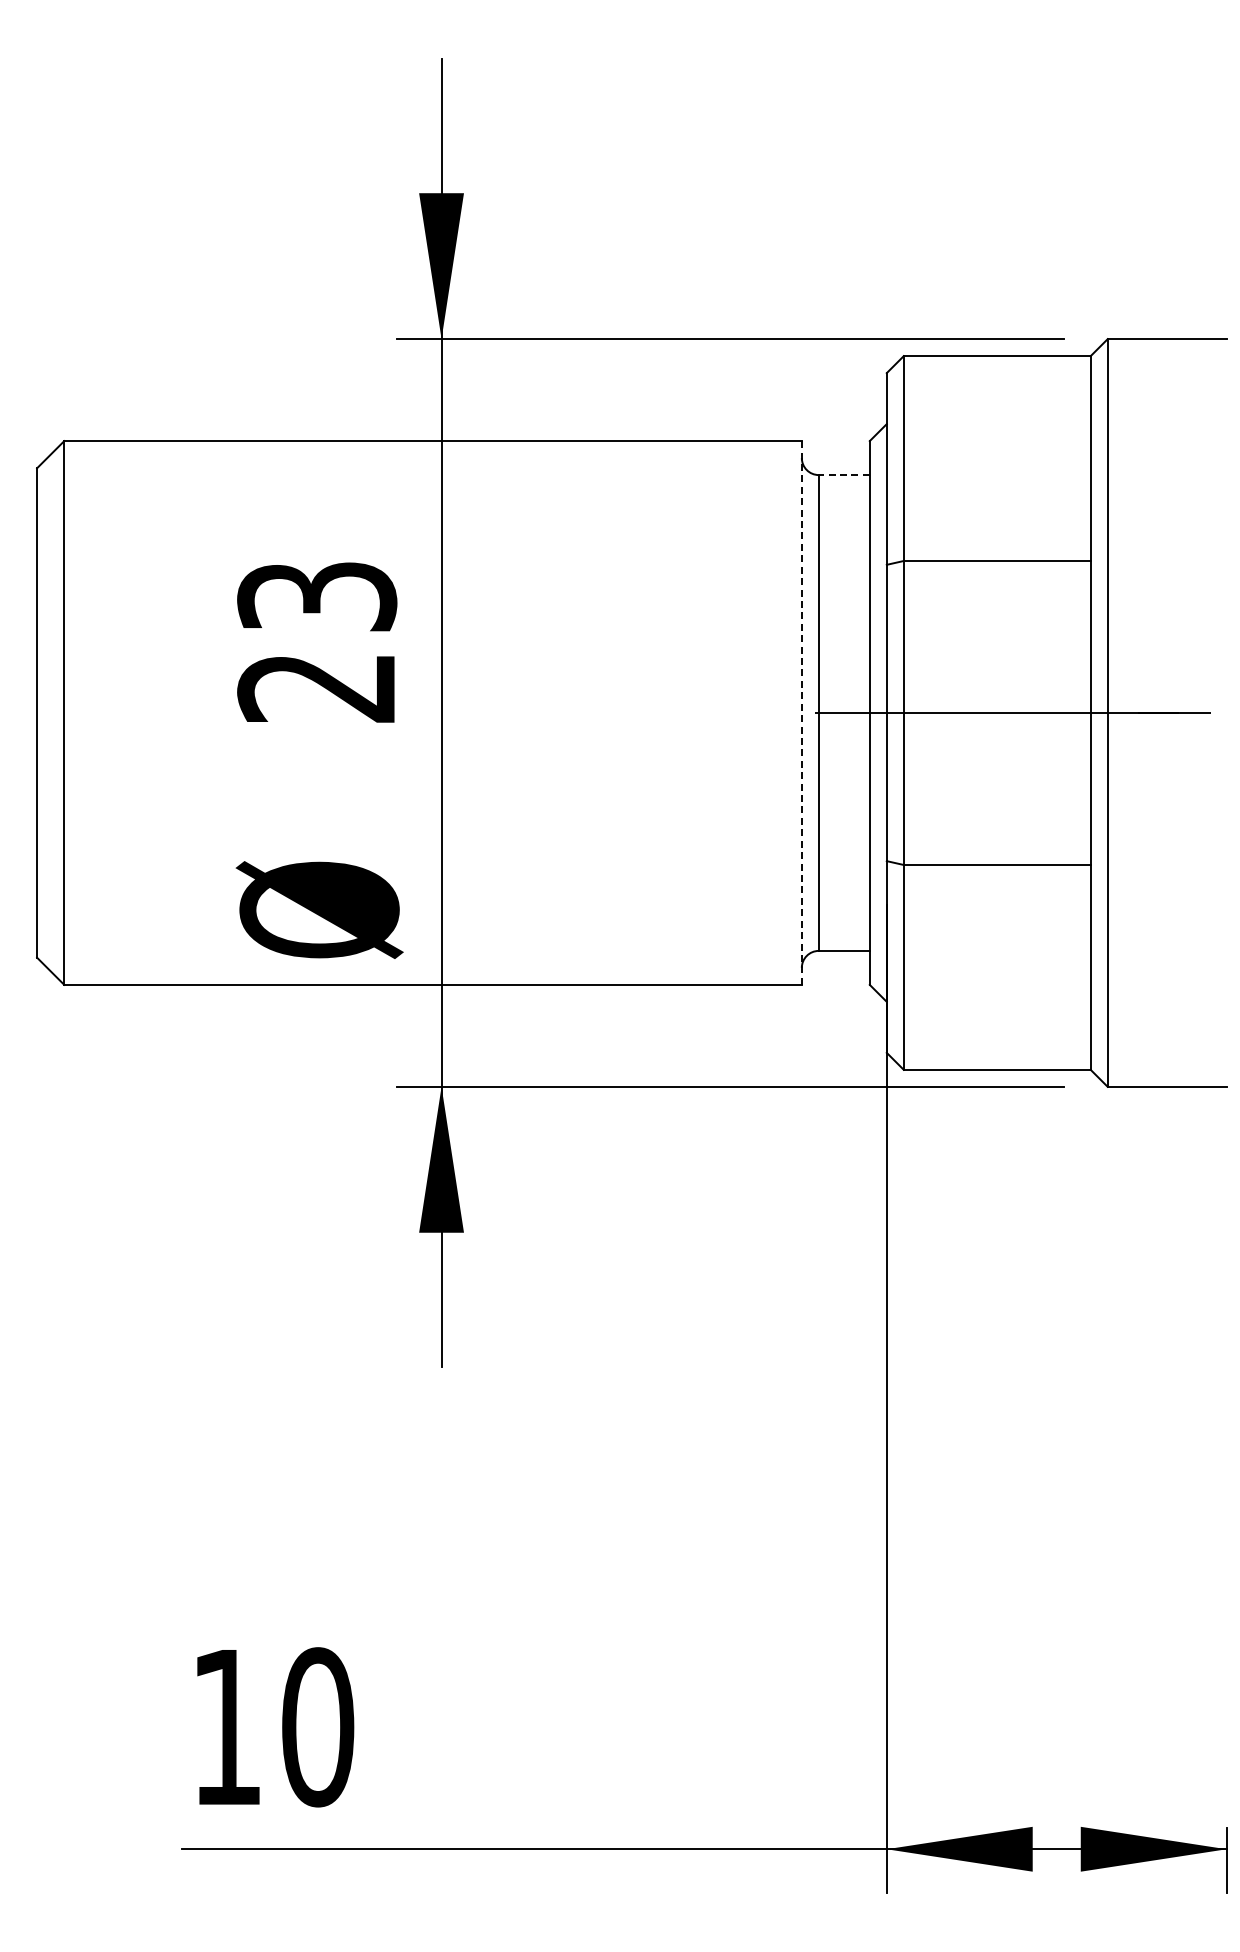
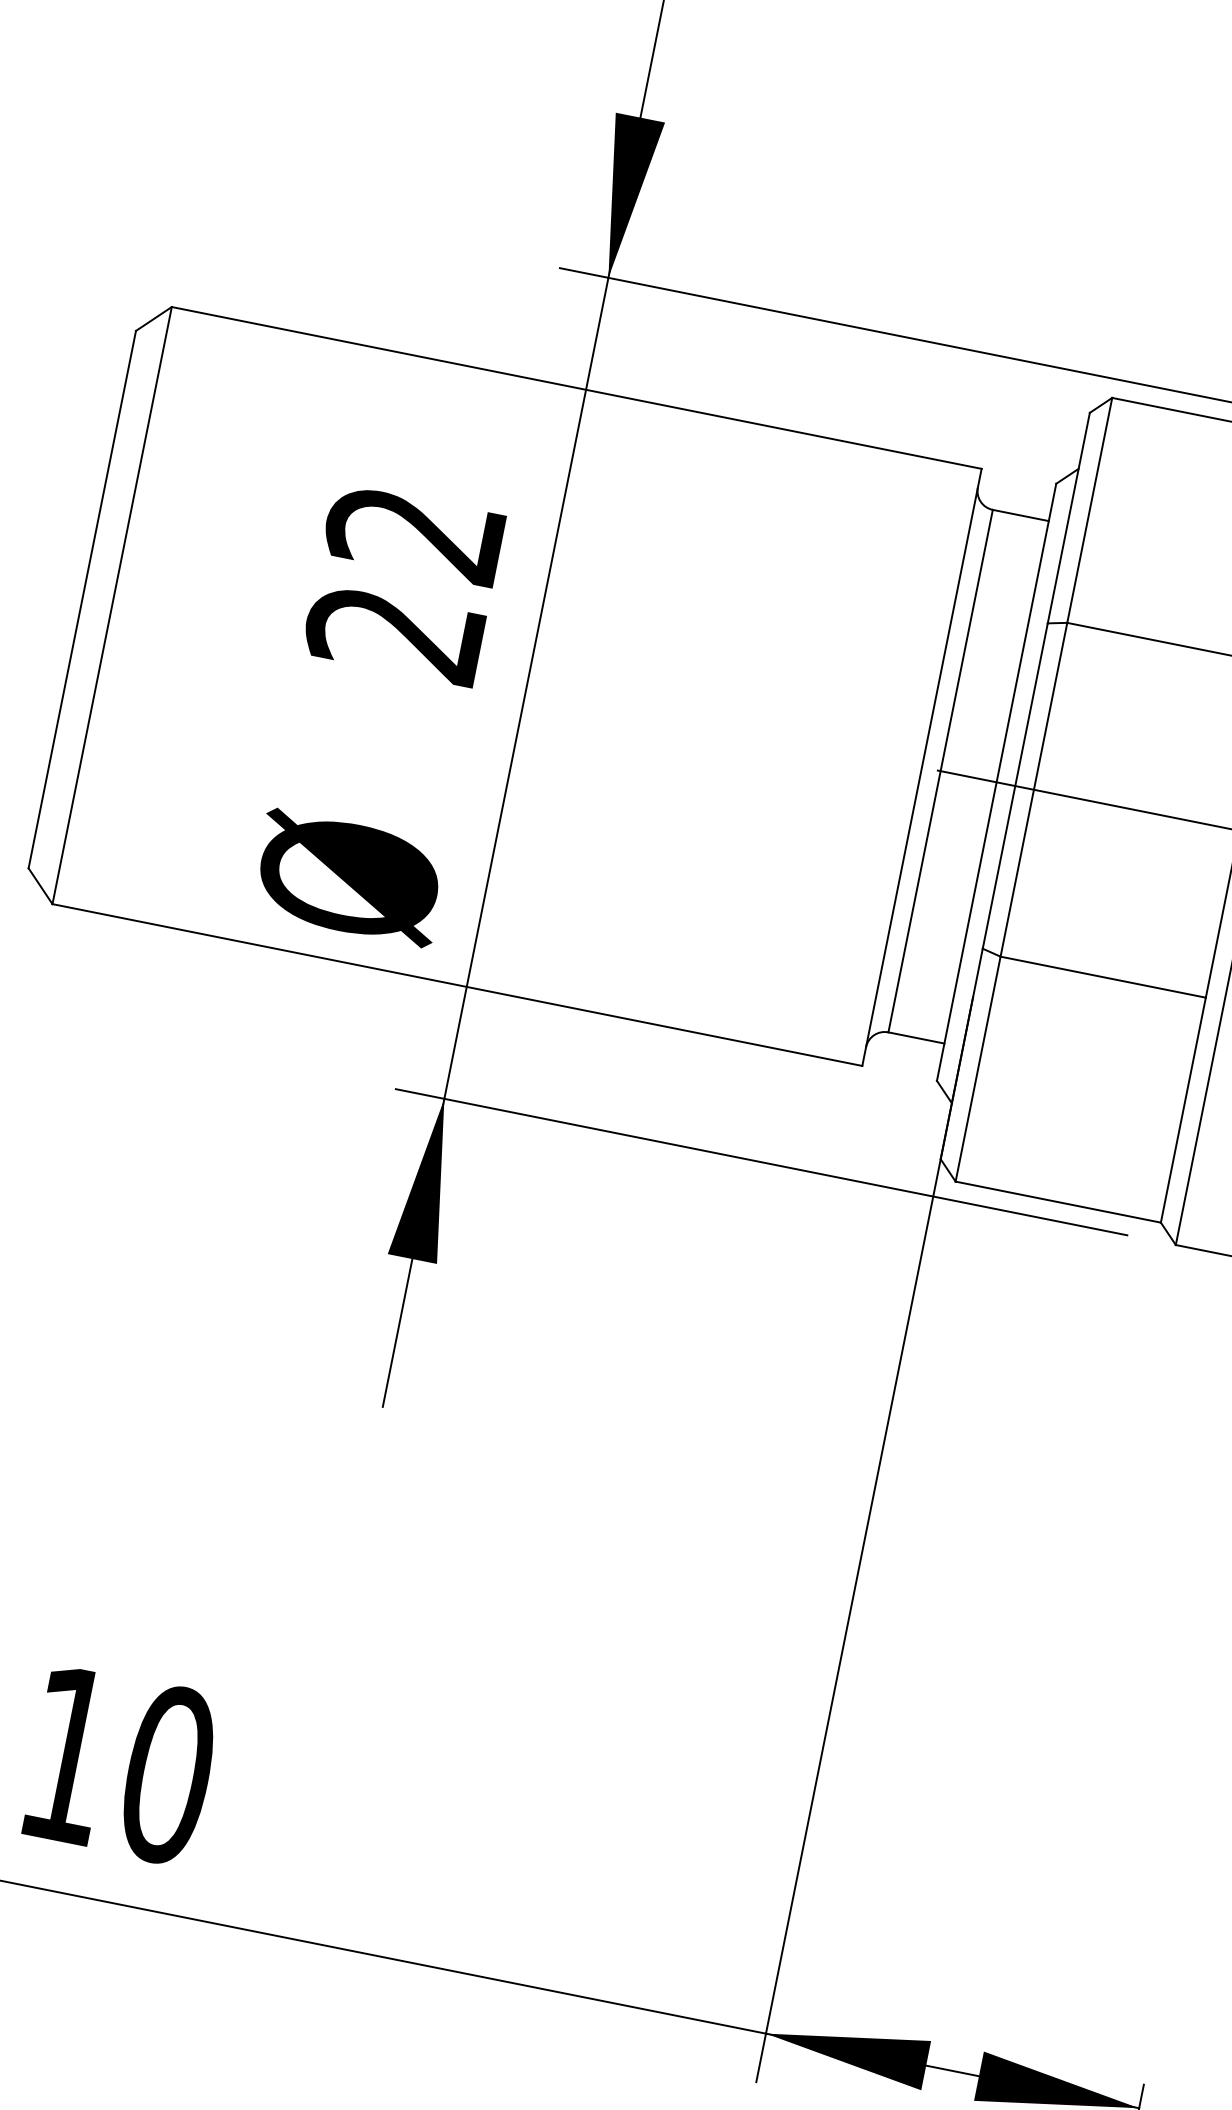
line: (843, 475) -> (1019, 515), dashed -> solid
text: (317, 596) -> (415, 533), 23 -> 22
line: (801, 712) -> (921, 766), dashed -> solid

